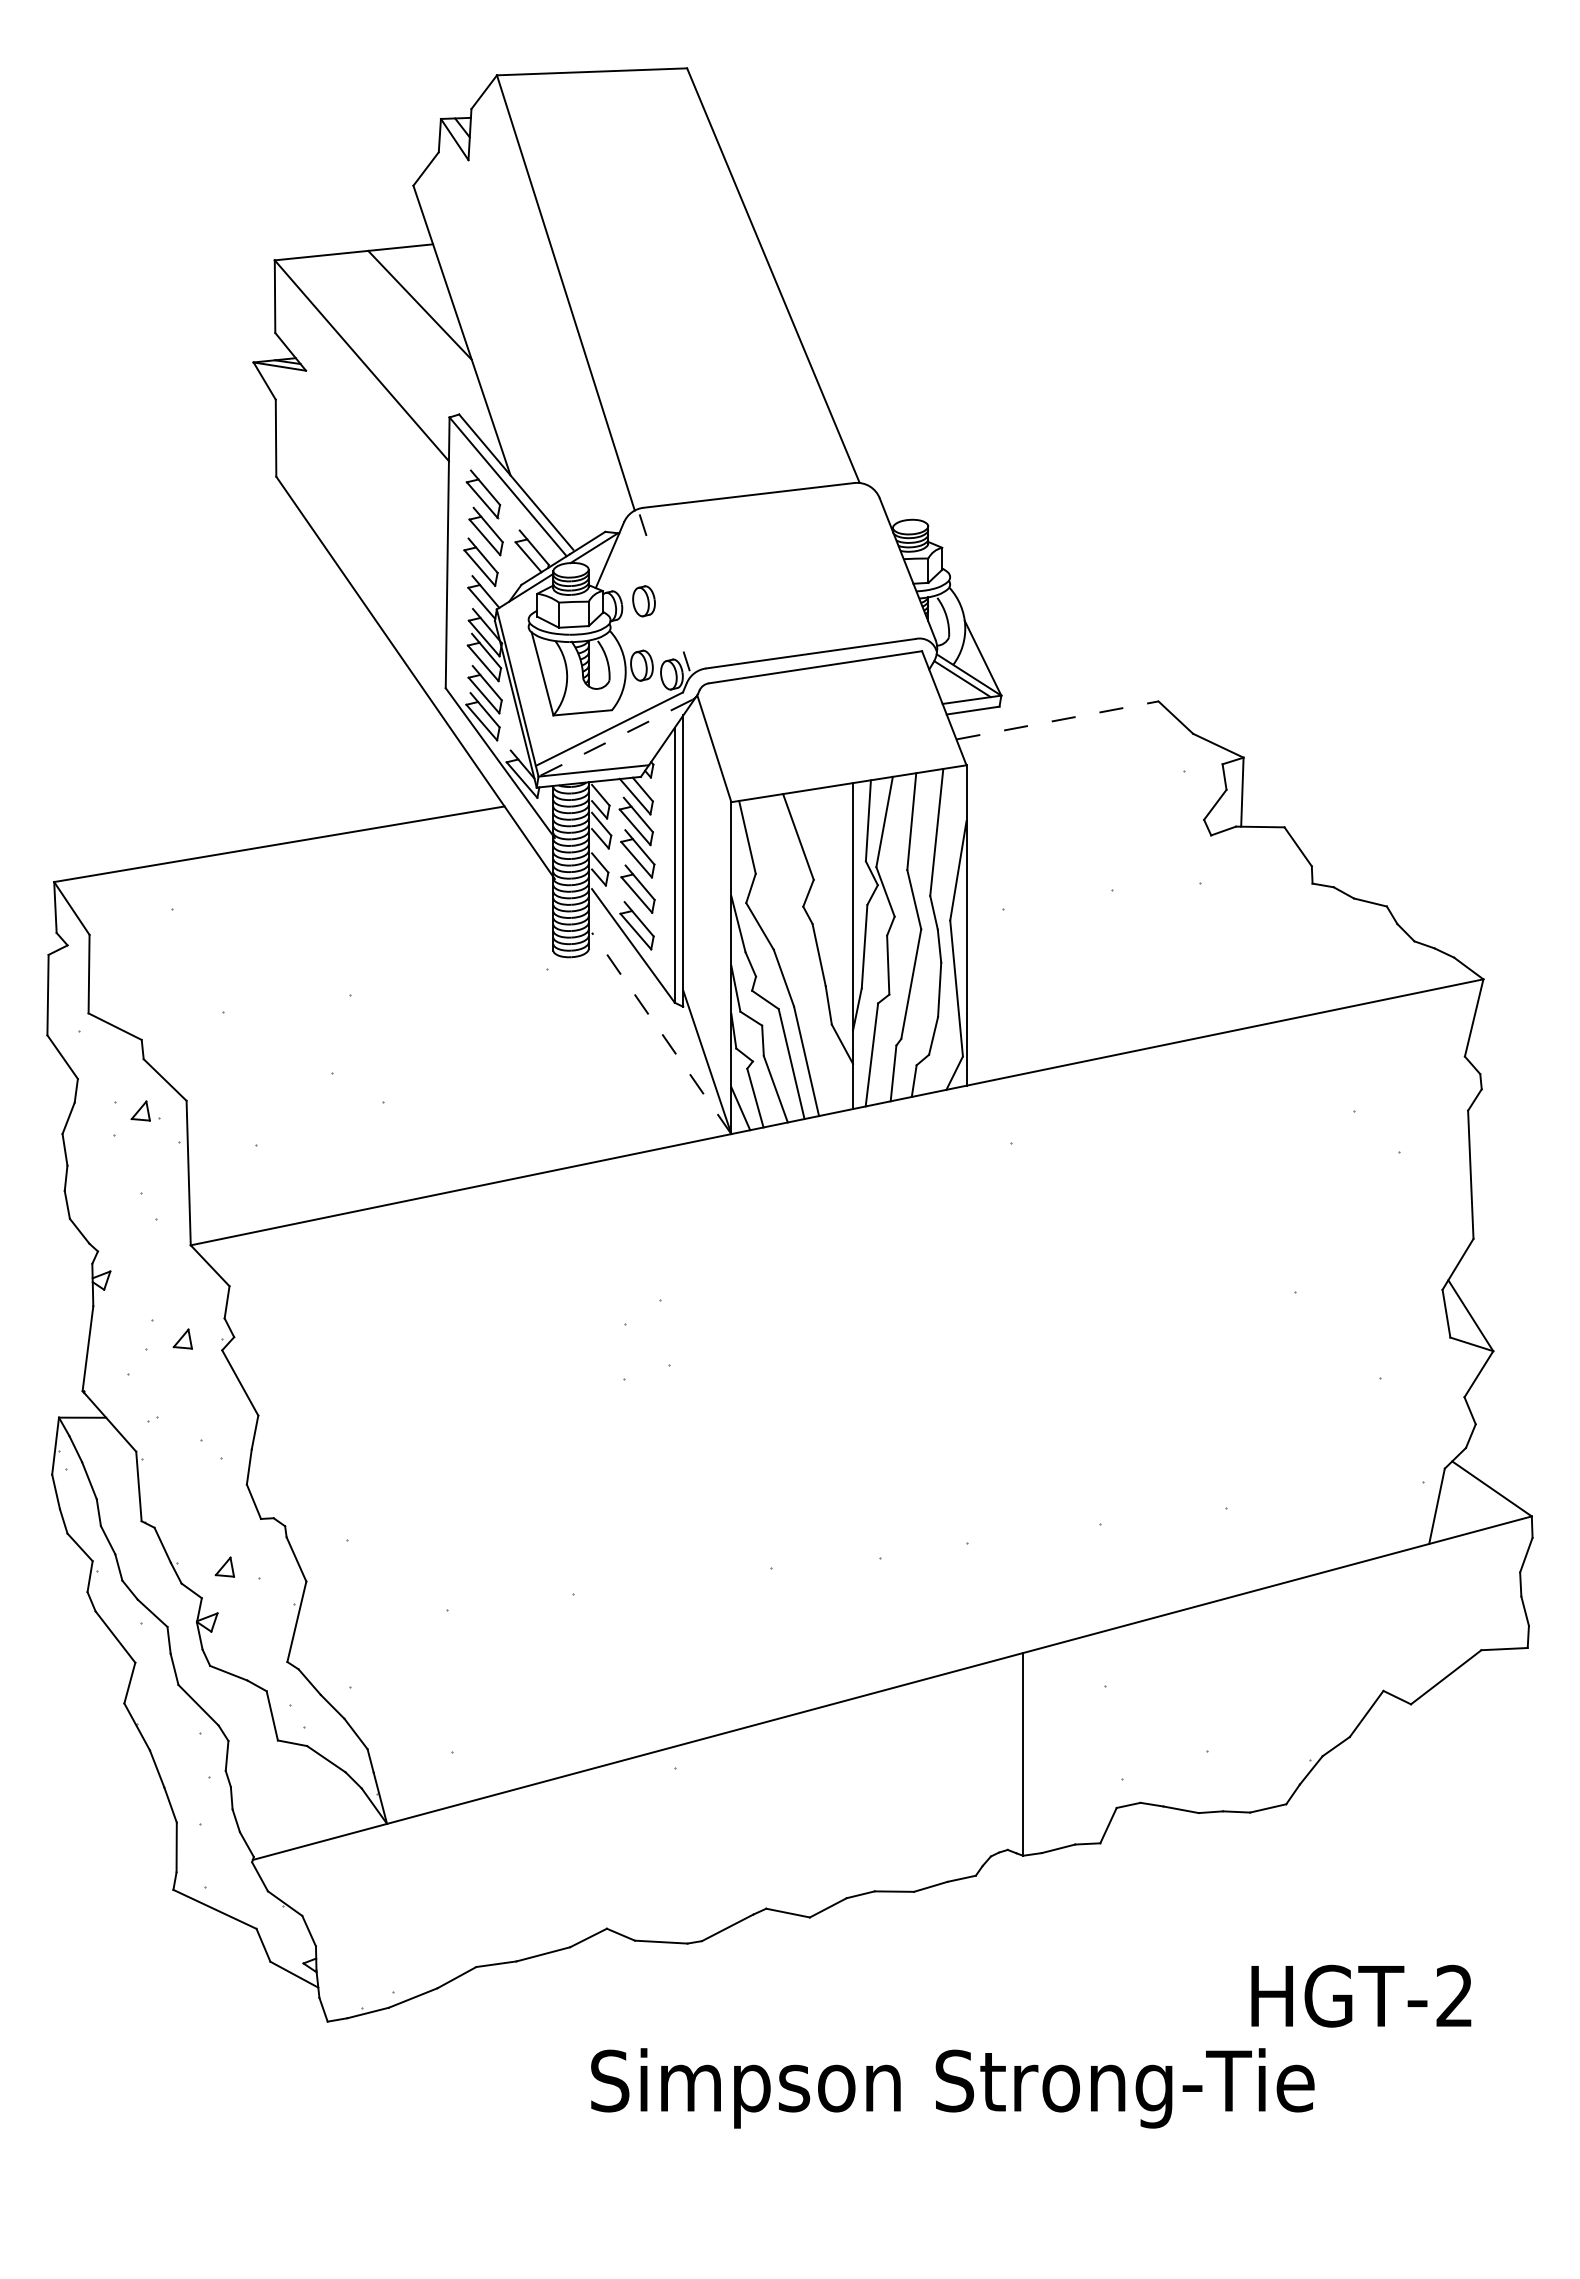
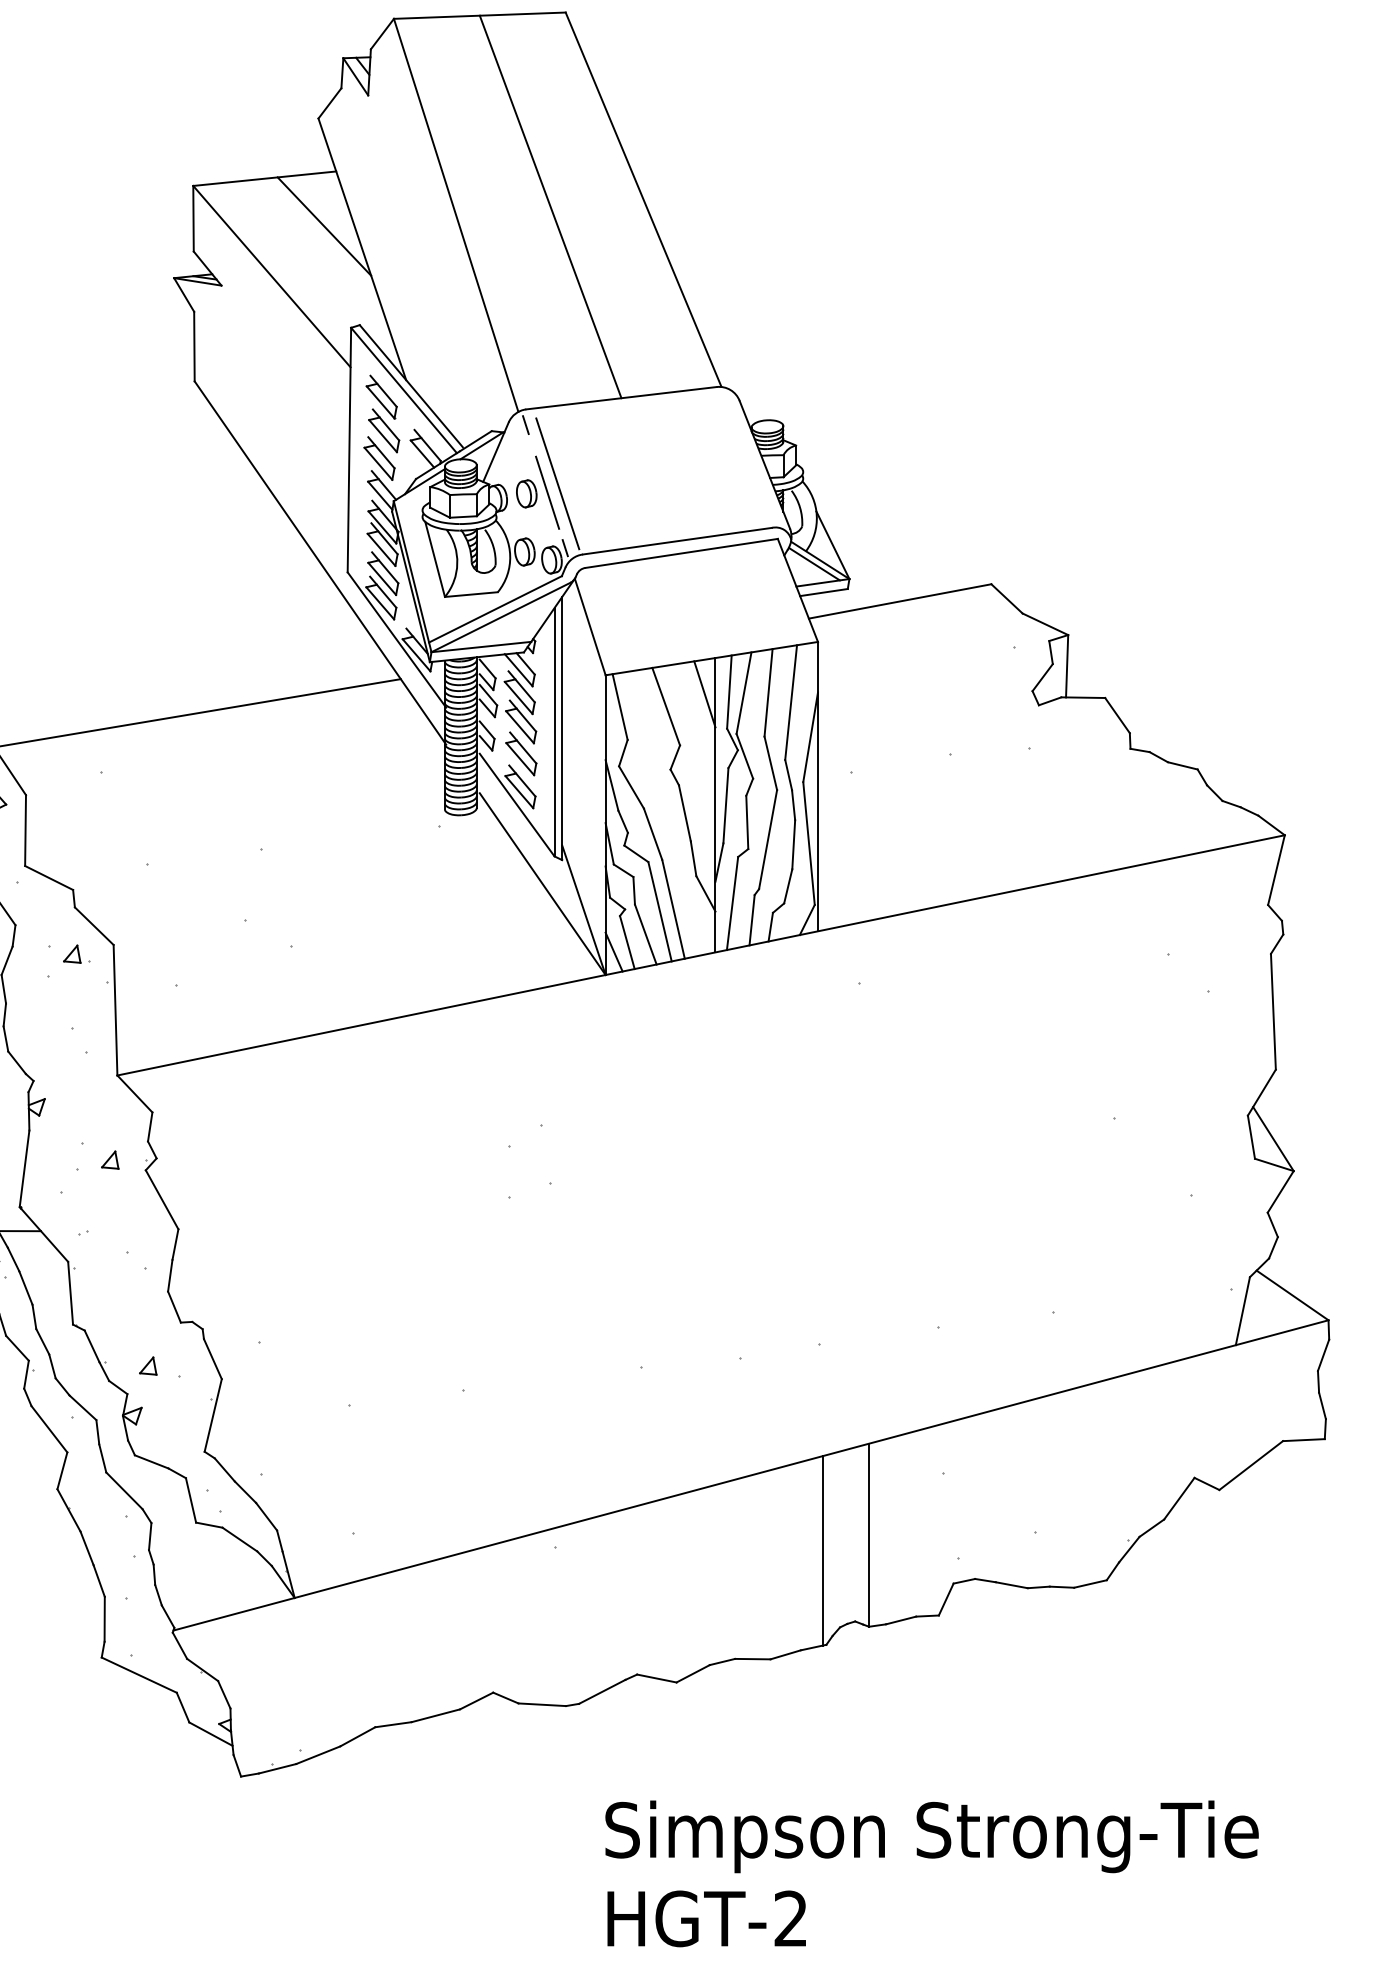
line: (670, 283) -> (550, 206), added
line: (678, 589) -> (557, 483), added
line: (666, 600) -> (547, 493), added
line: (1057, 720) -> (900, 601), dashed -> solid
line: (615, 738) -> (500, 617), dashed -> solid
line: (841, 822) -> (705, 693), added
line: (661, 1033) -> (542, 884), dashed -> solid
line: (971, 1771) -> (822, 1550), added
text: (1361, 1995) -> (706, 1918), moved
text: (952, 2088) -> (931, 1836), moved

